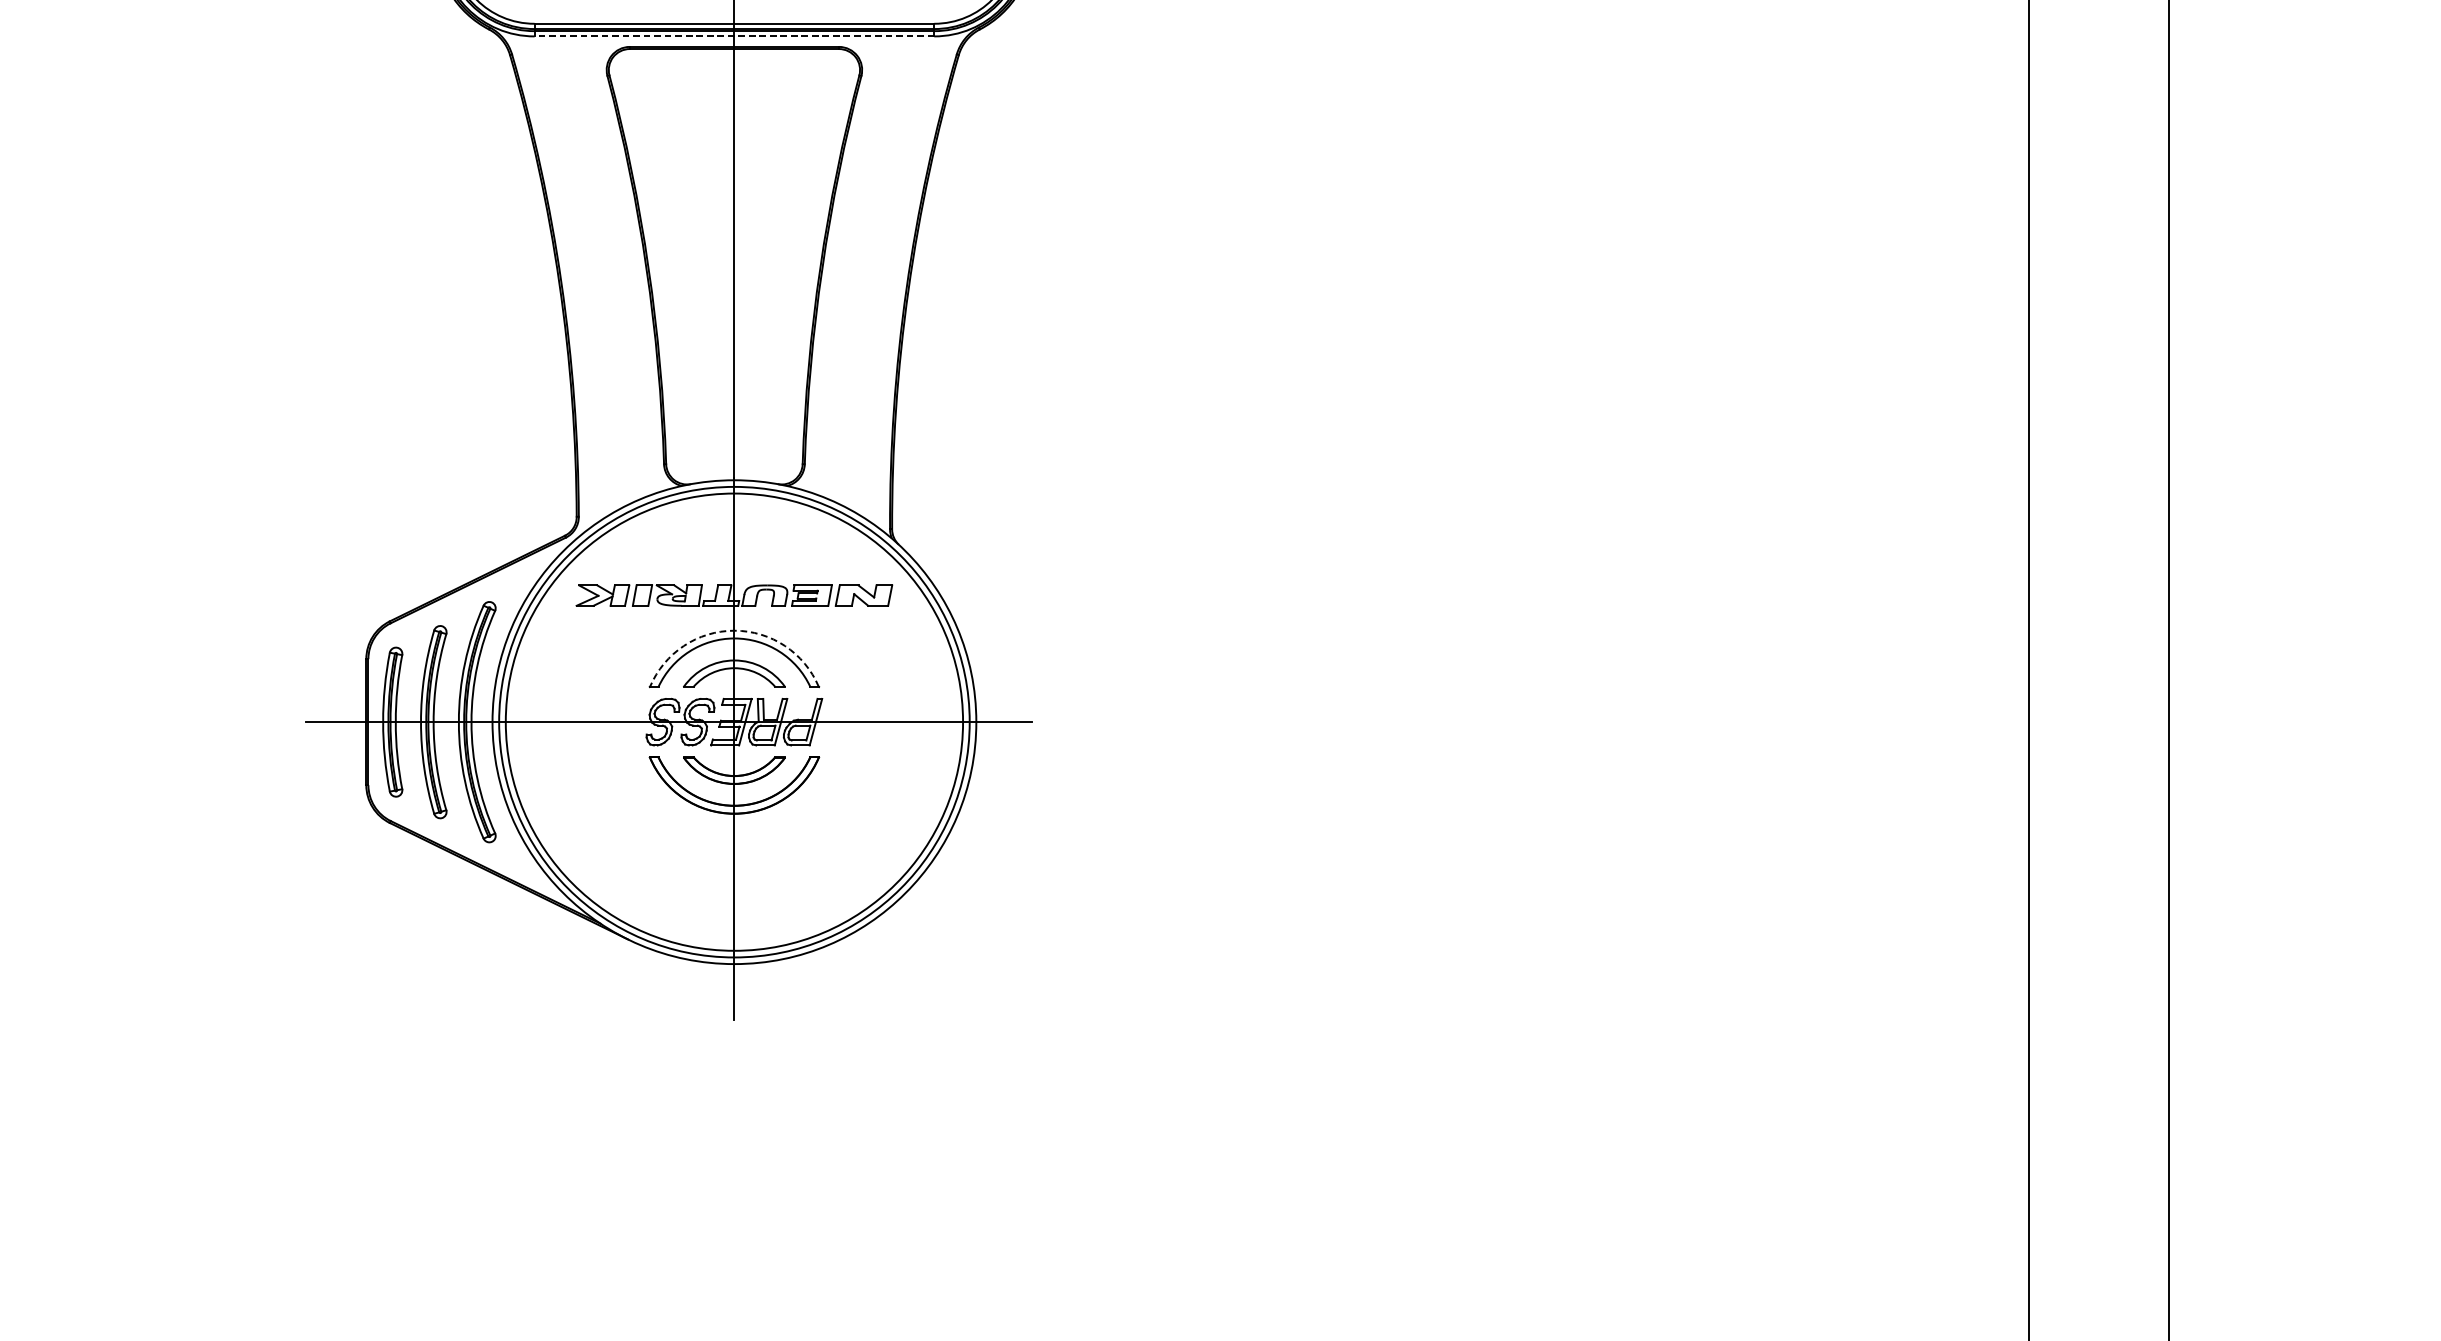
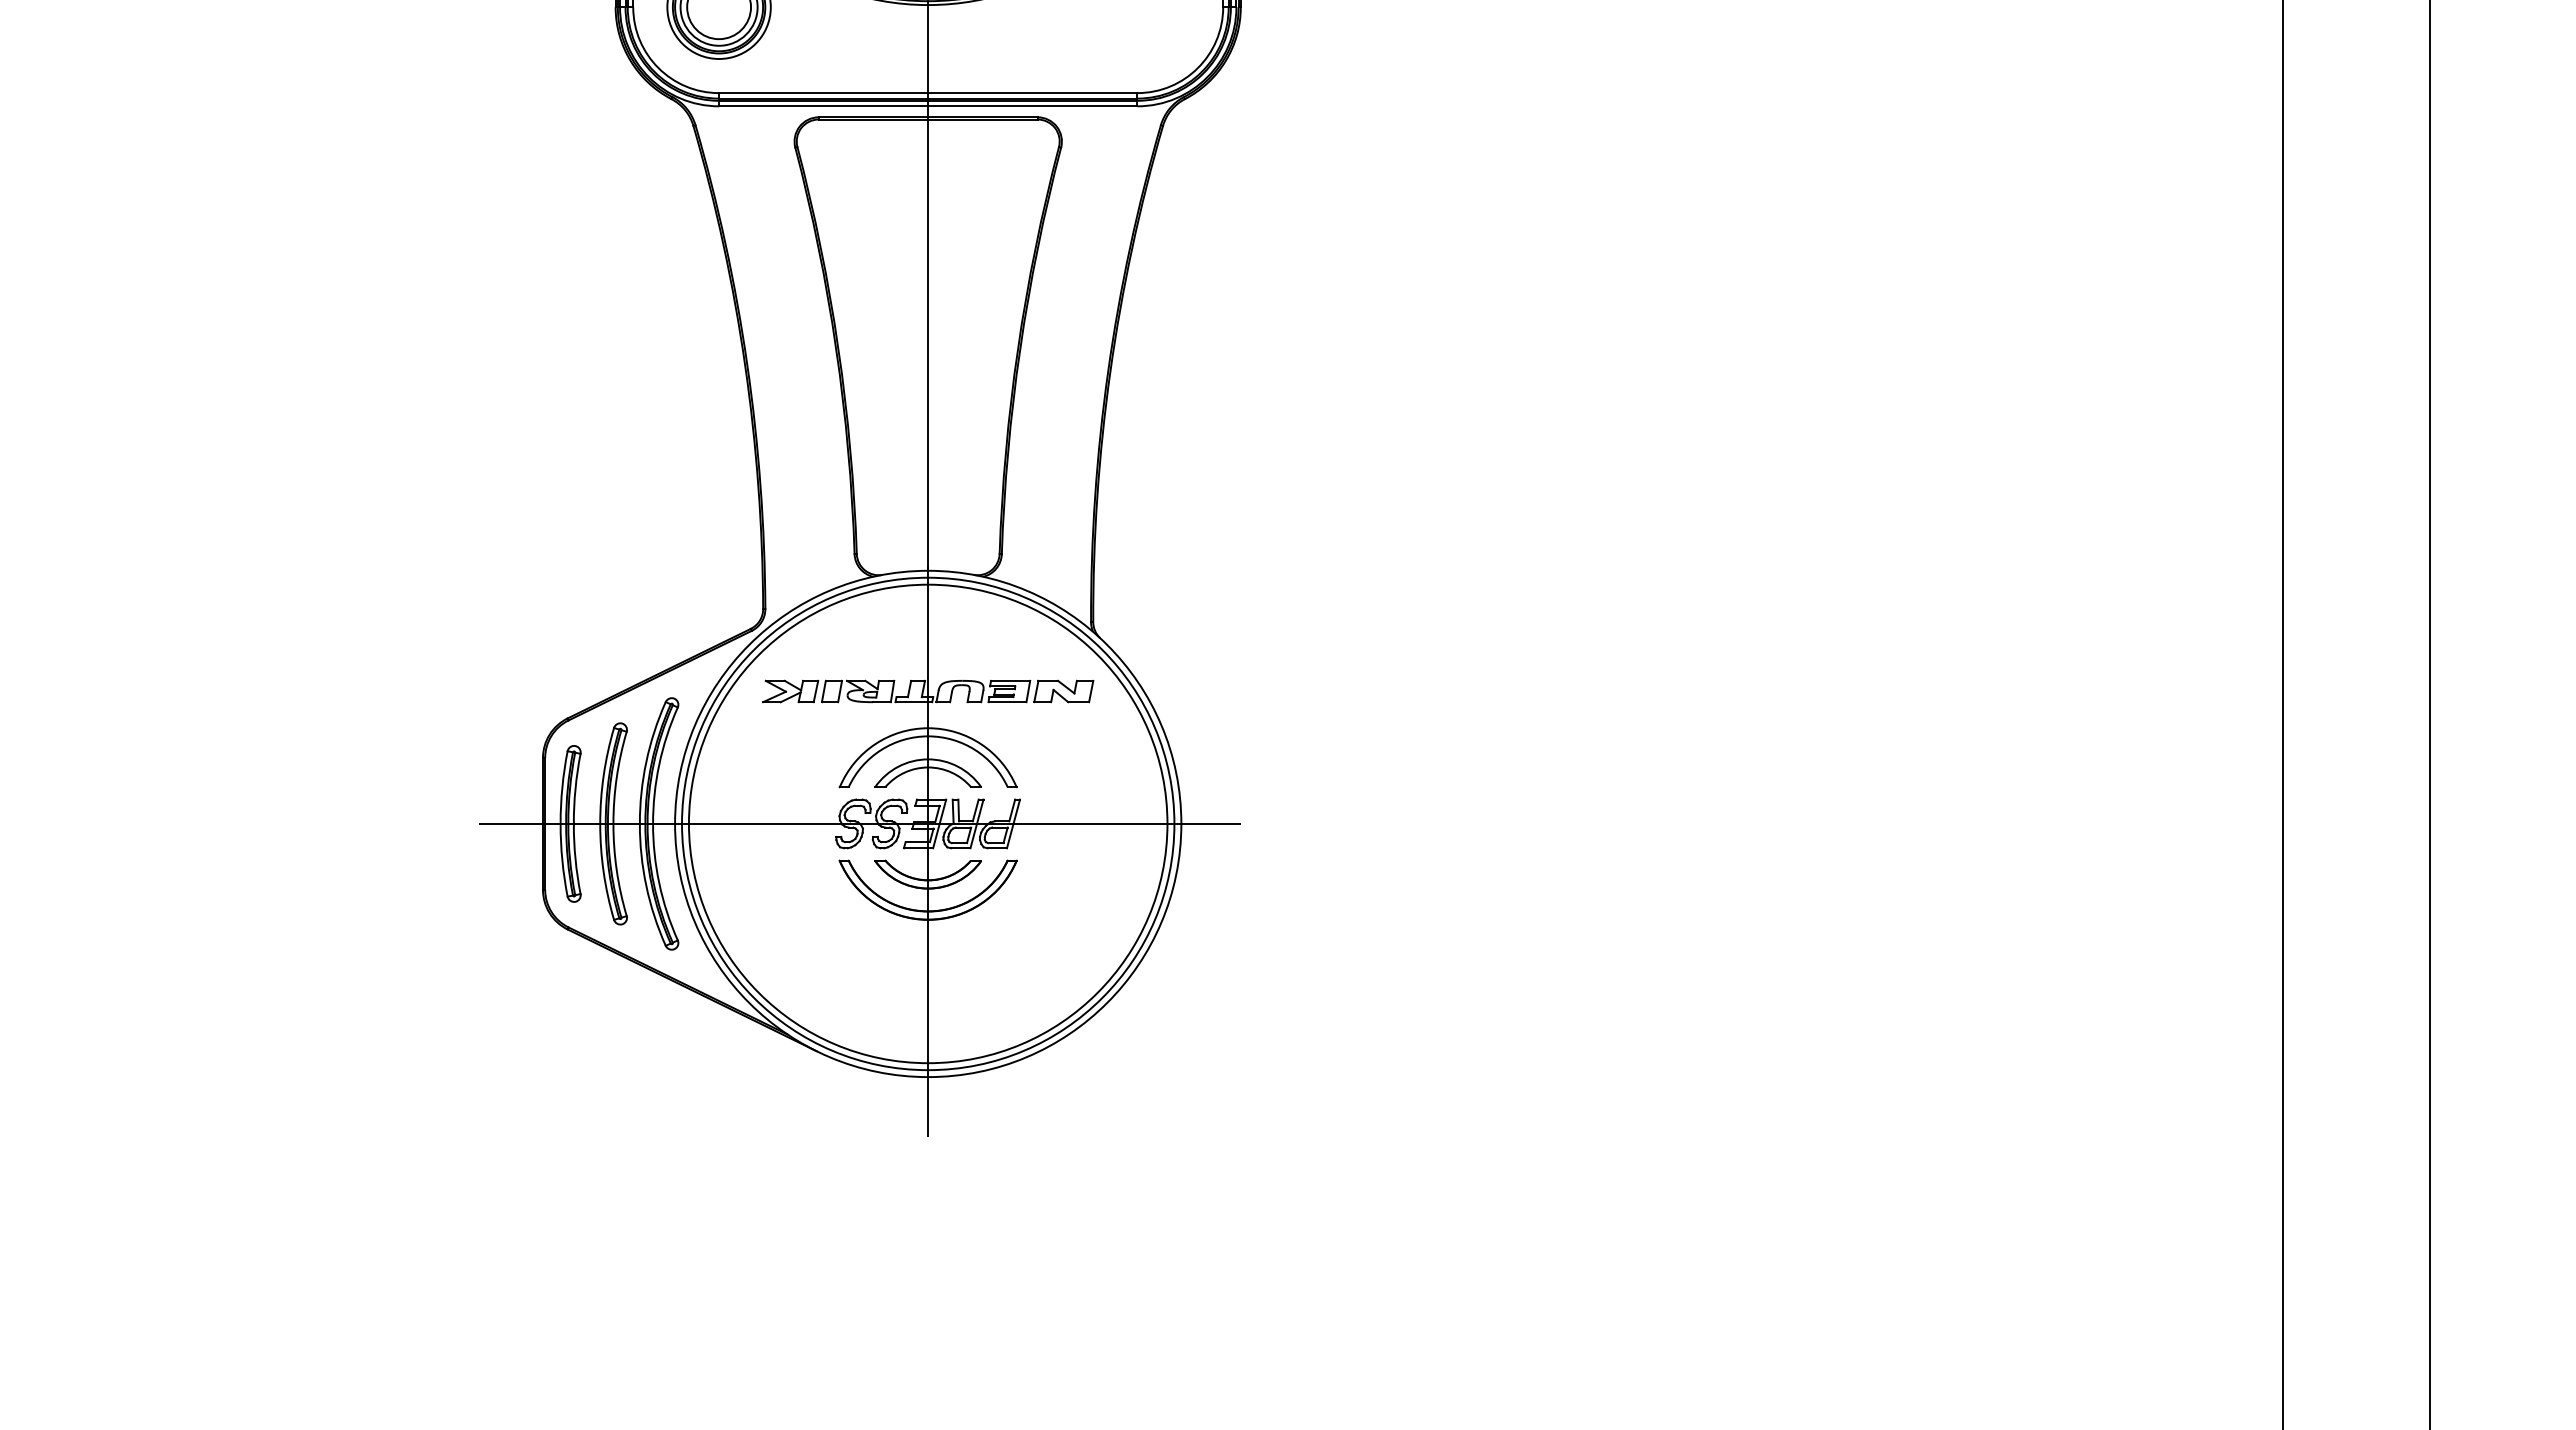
line: (733, 36) -> (927, 106), dashed -> solid
arc: (734, 630) -> (928, 728), dashed -> solid

